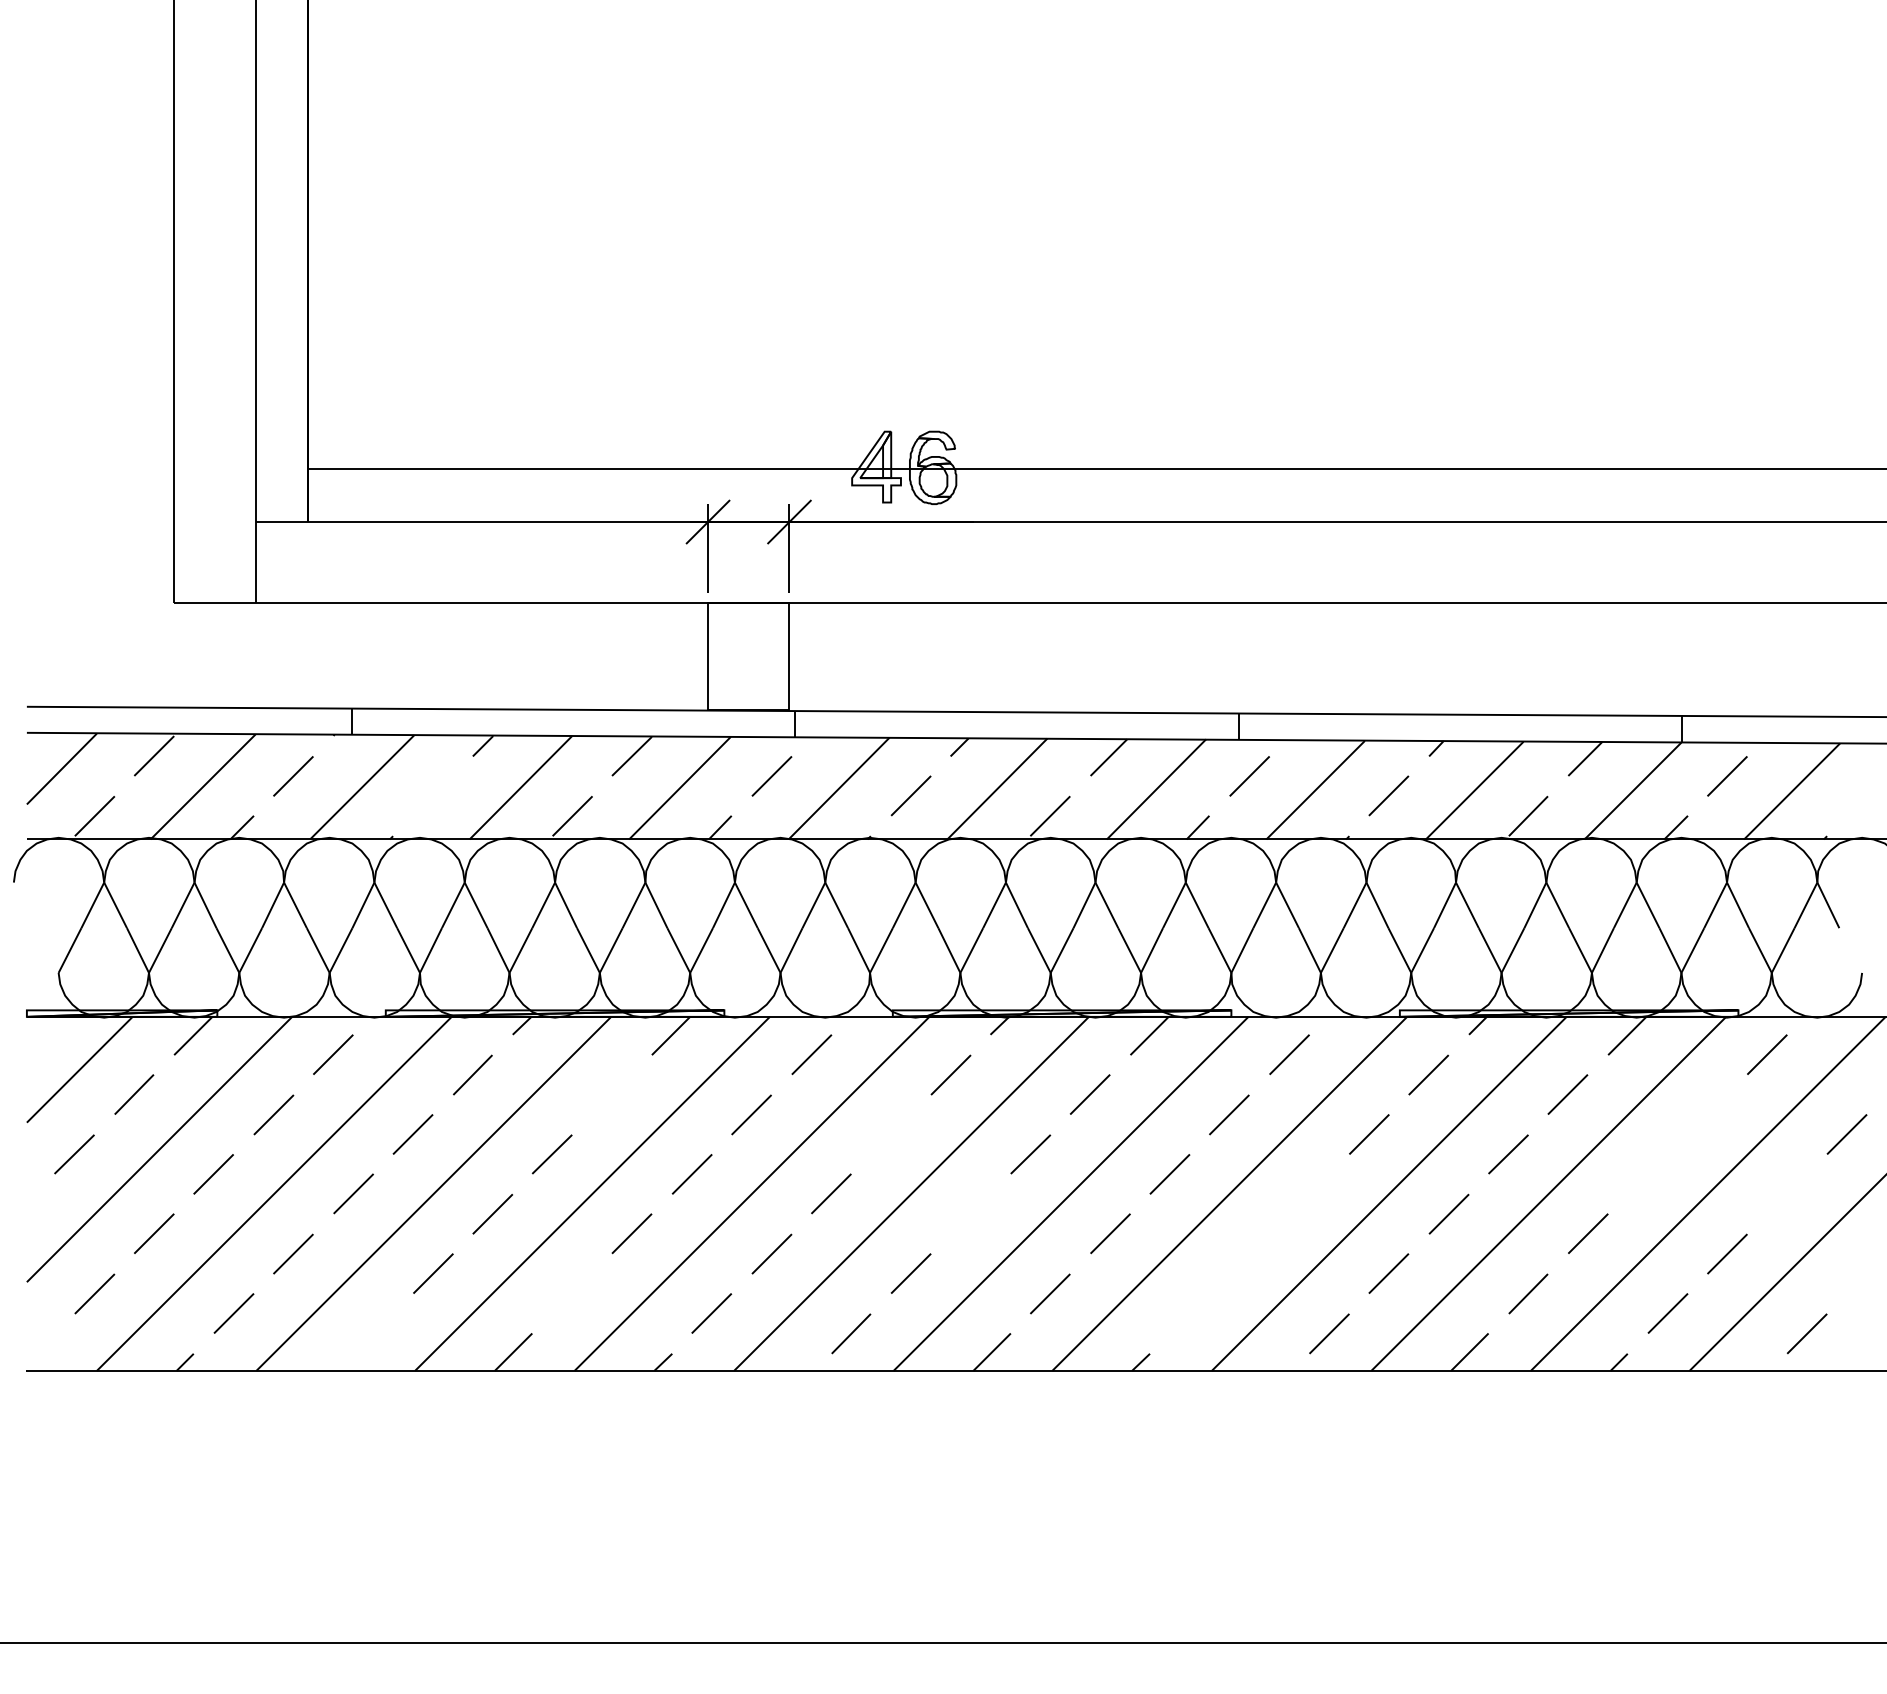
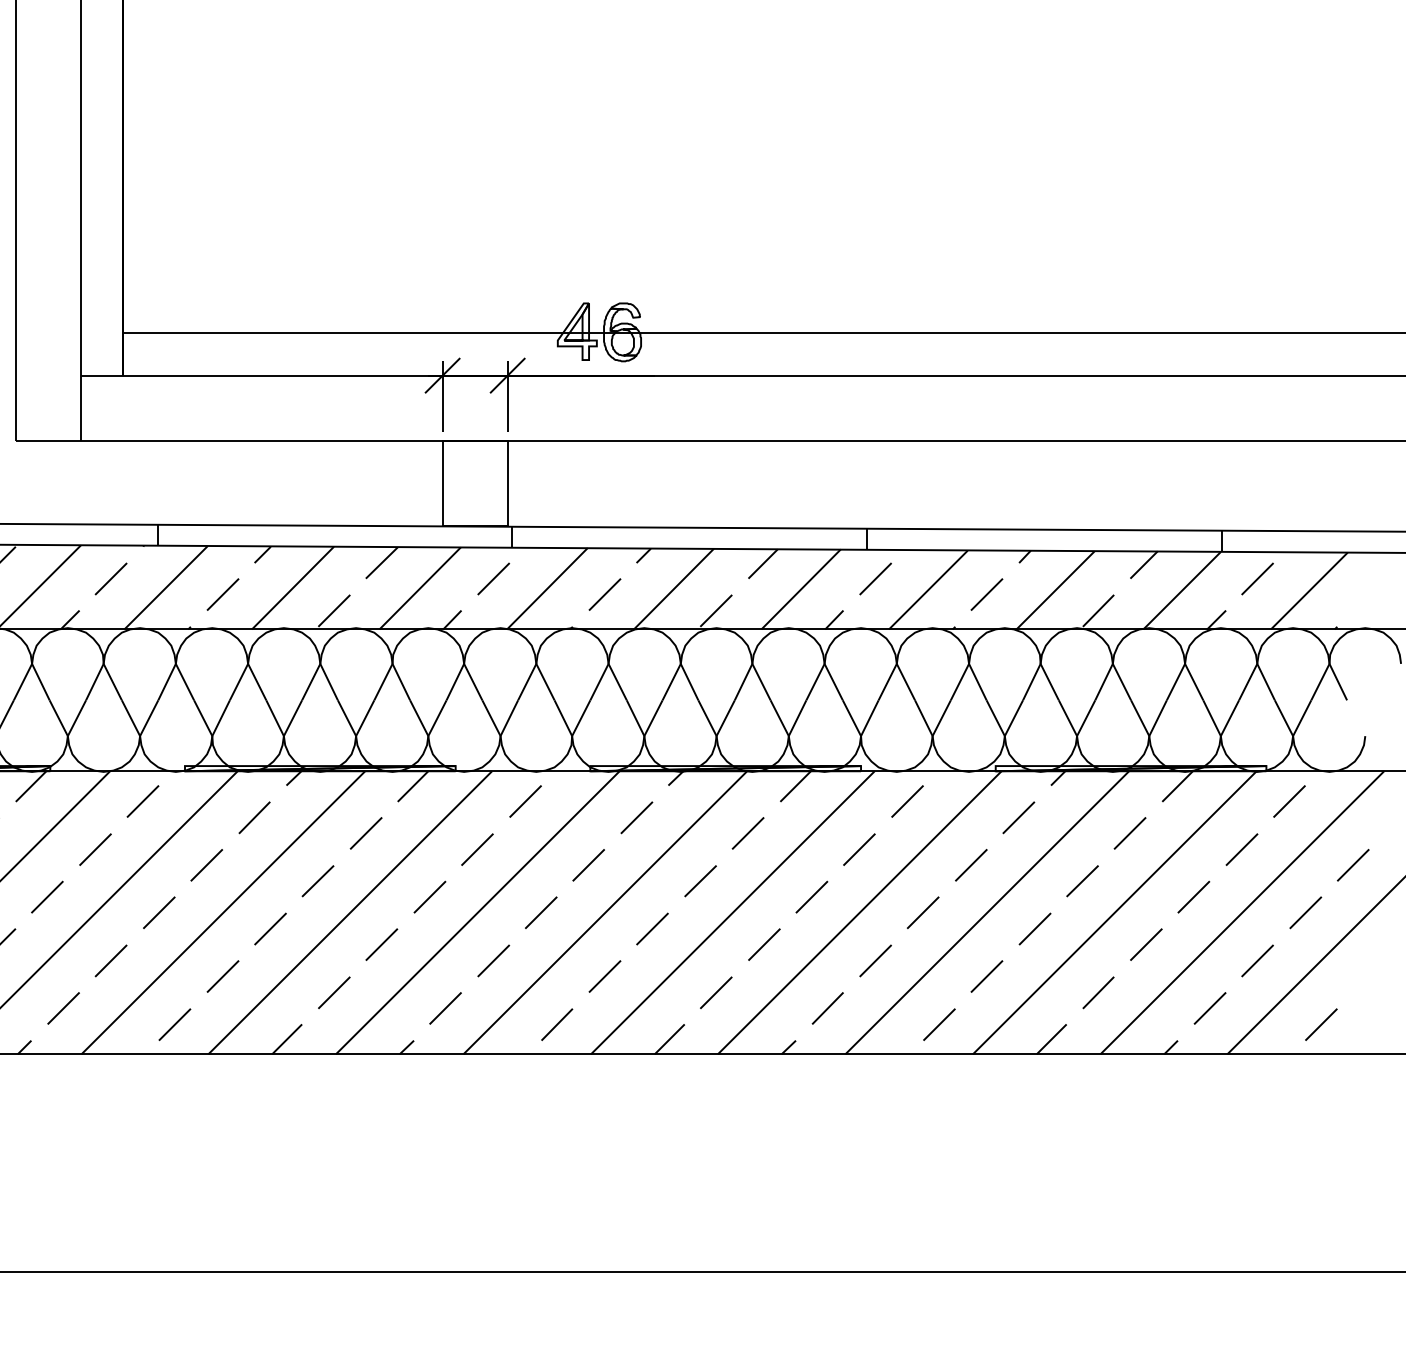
line: (433, 795) -> (223, 594), added
line: (612, 1094) -> (366, 833), added
line: (1707, 1114) -> (1241, 849), added
line: (890, 1134) -> (588, 865), added
line: (1647, 1174) -> (1193, 897), added
line: (1308, 1193) -> (922, 912), added
line: (1787, 1193) -> (1305, 912), added
line: (970, 1213) -> (652, 928), added
line: (1249, 1253) -> (875, 960), added
line: (572, 1293) -> (334, 992), added
line: (1189, 1313) -> (827, 1008), added
line: (372, 1333) -> (174, 1024), added

